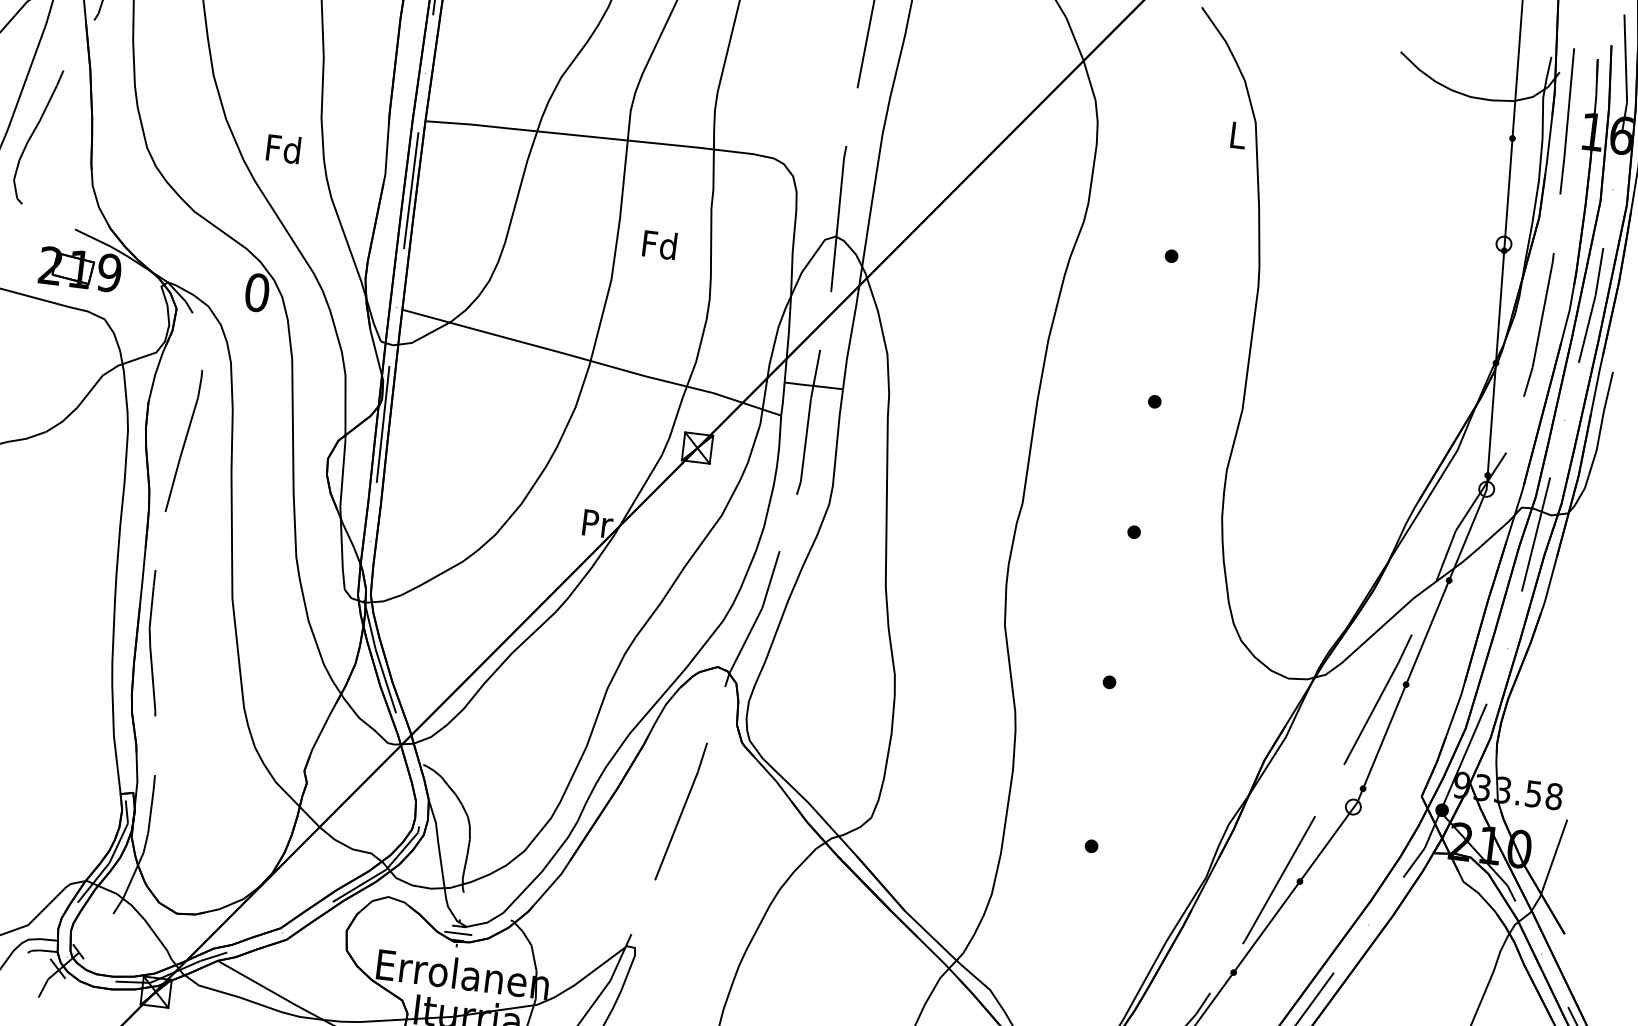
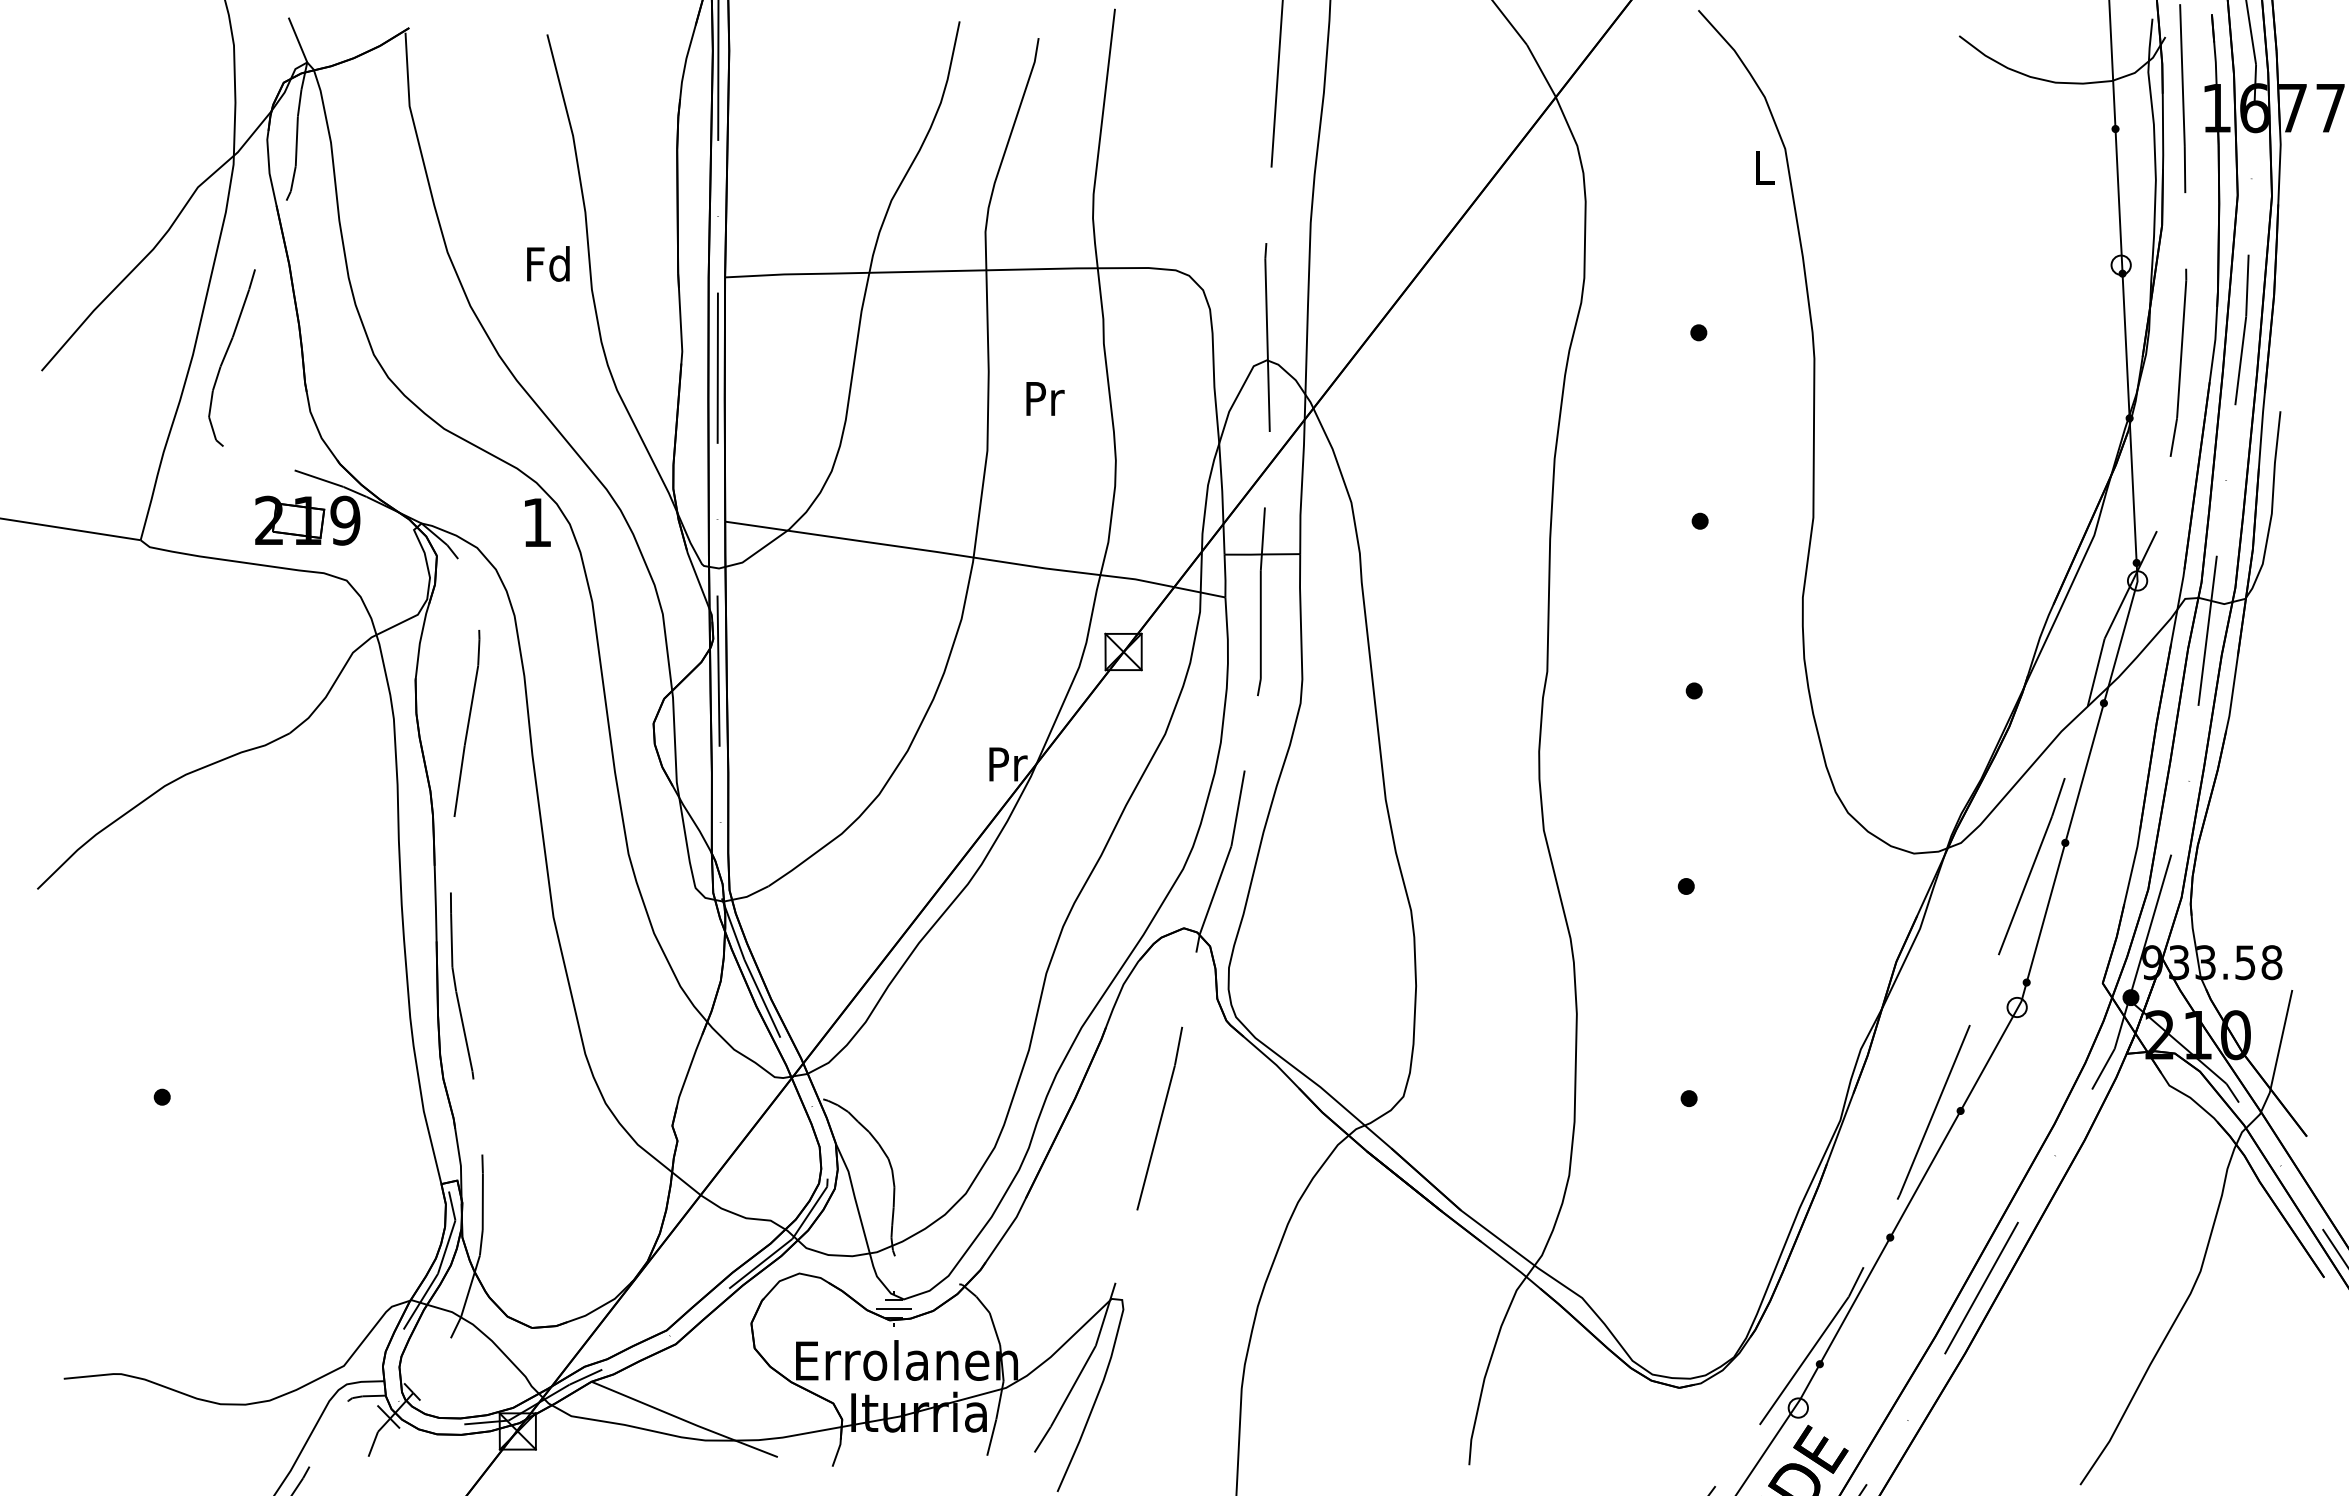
text: (283, 148) -> (548, 263), moved
text: (659, 244) -> (1043, 398), Fd -> Pr
text: (257, 292) -> (537, 522), 0 -> 1

